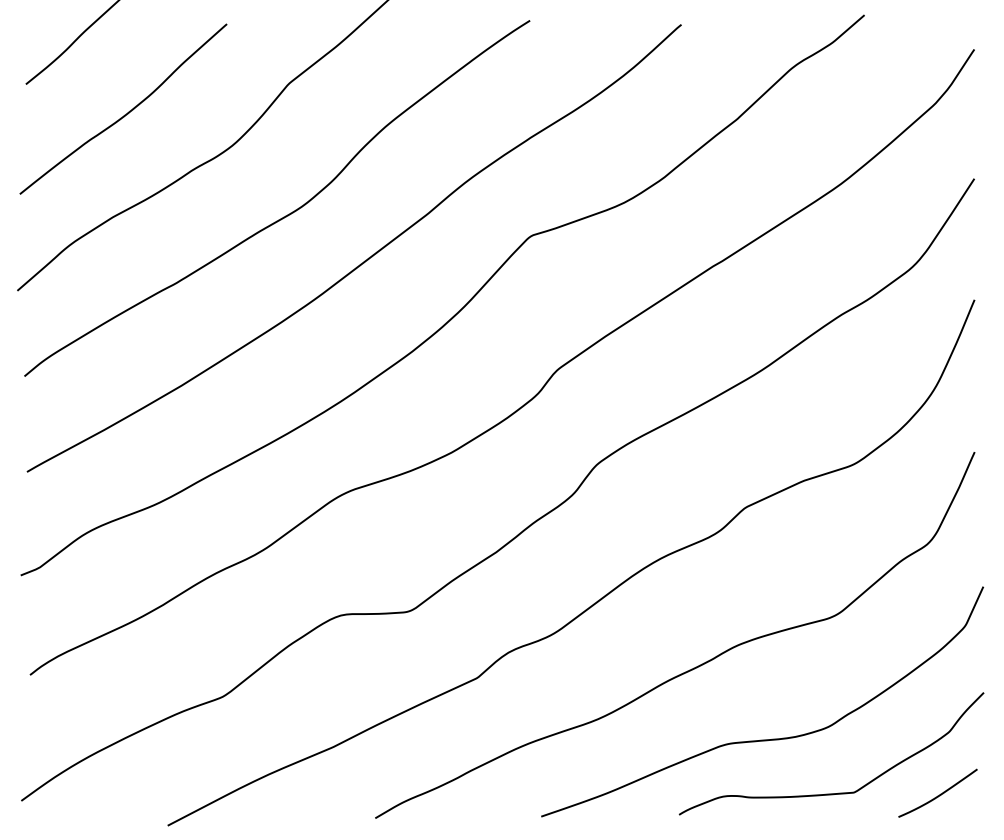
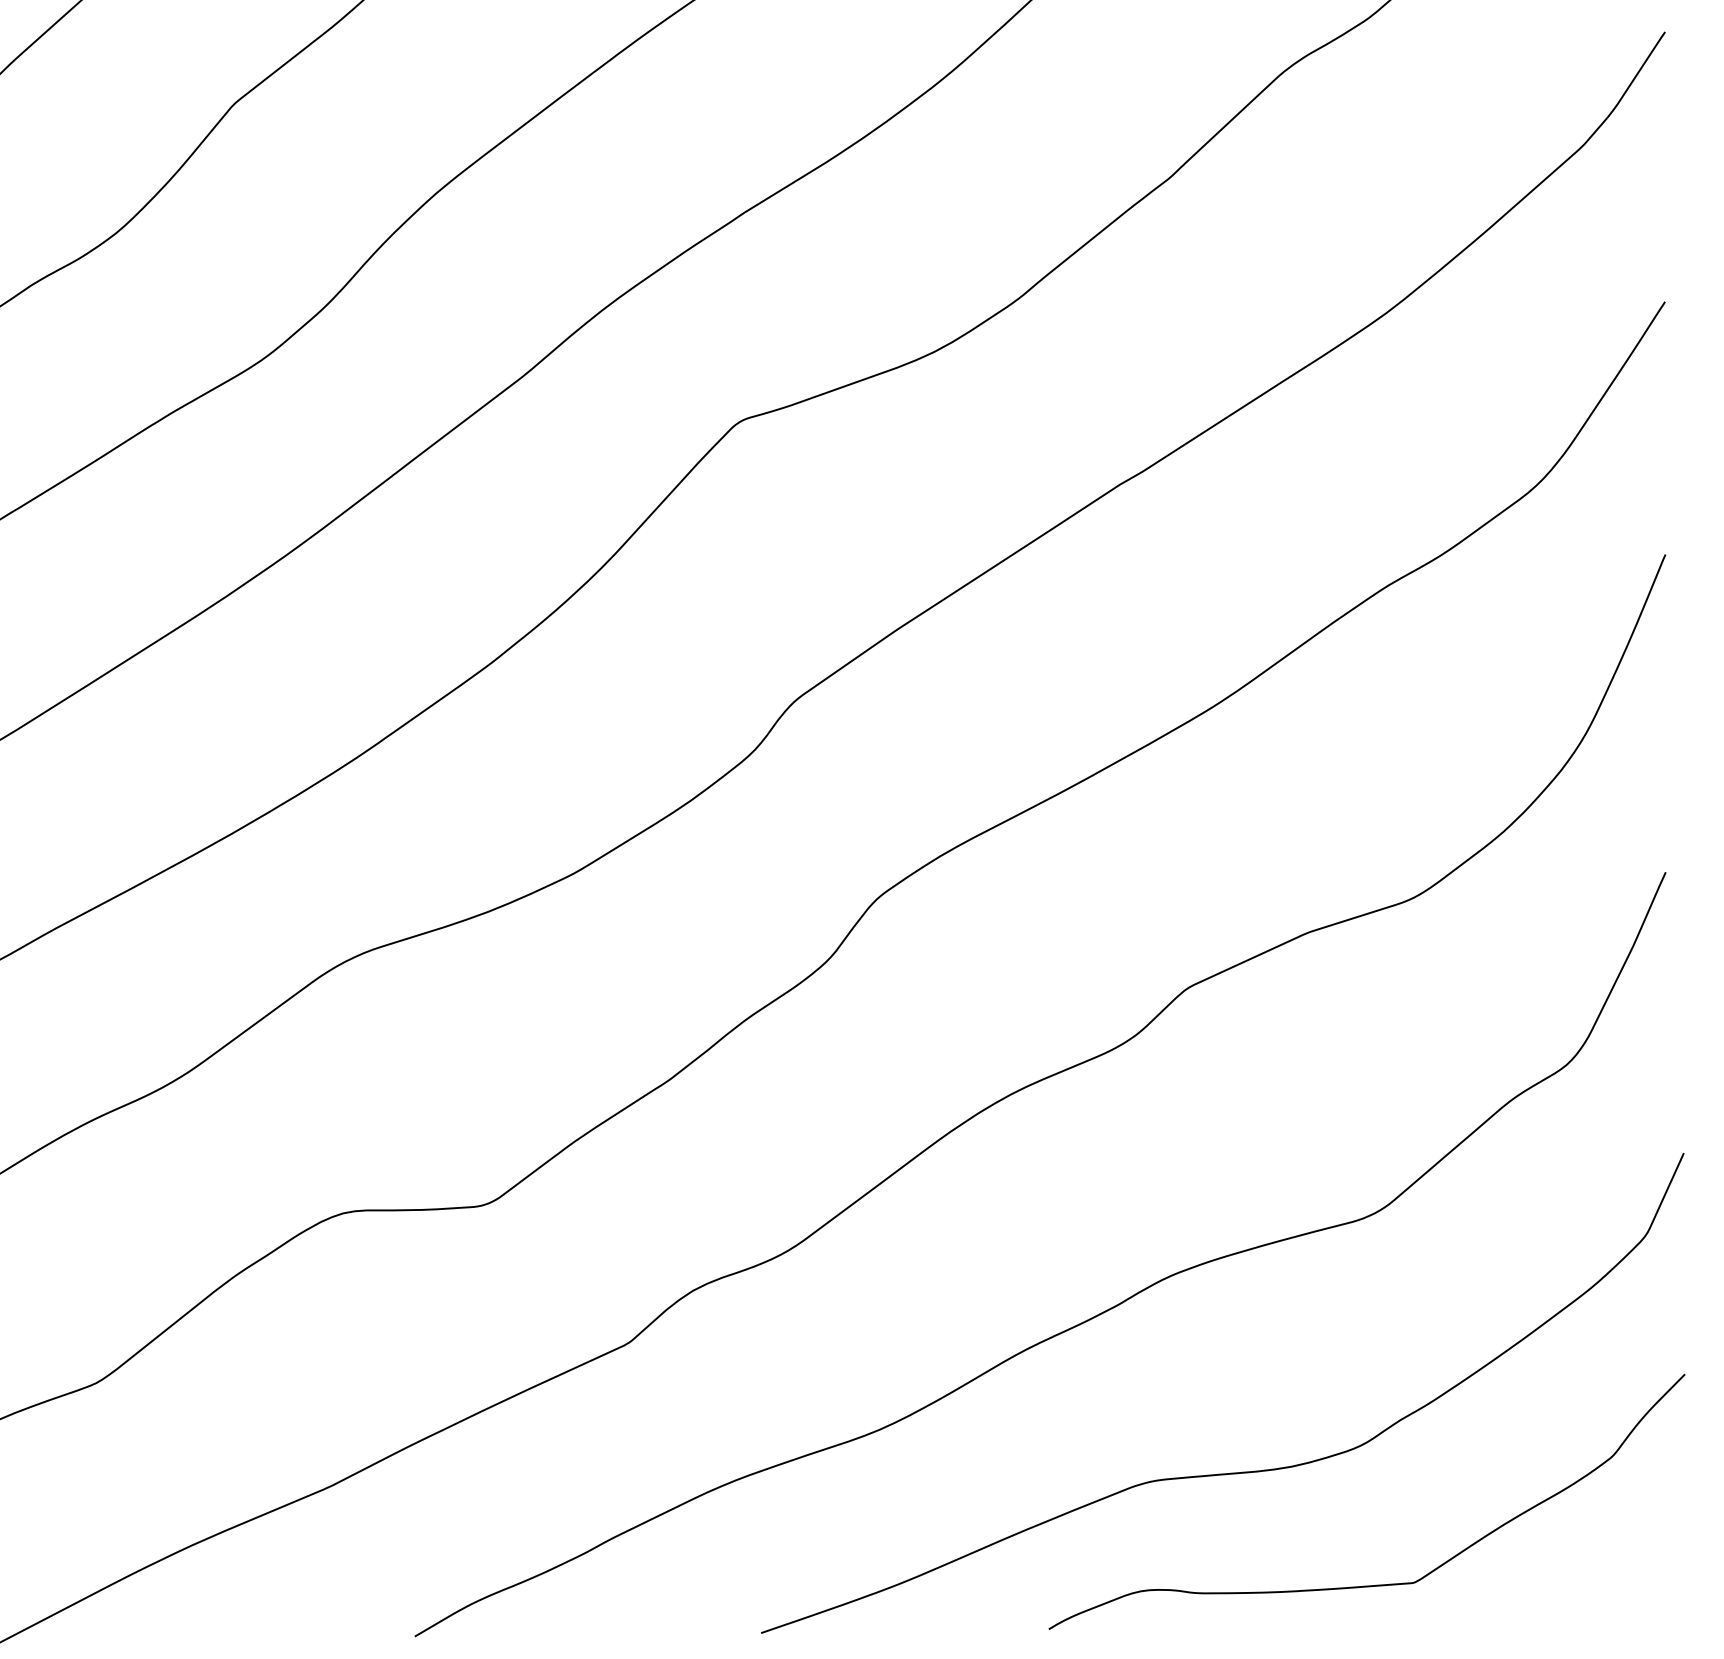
curve: (939, 794) -> (1592, 1586), removed

